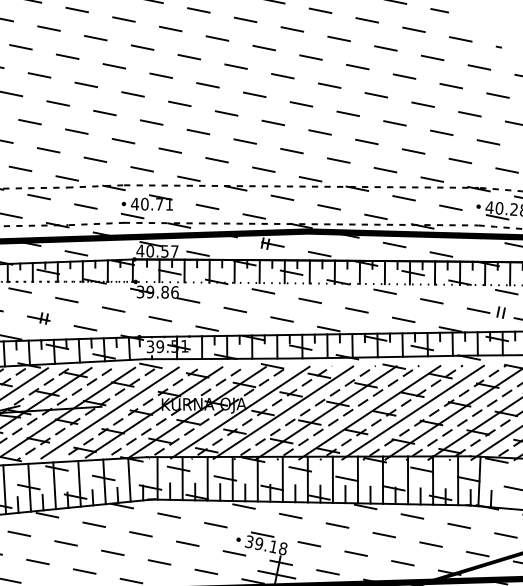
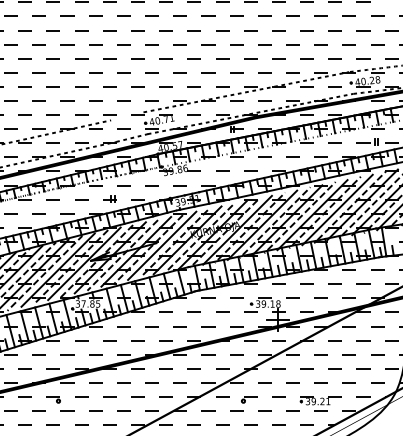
line: (94, 186) -> (126, 116), removed

